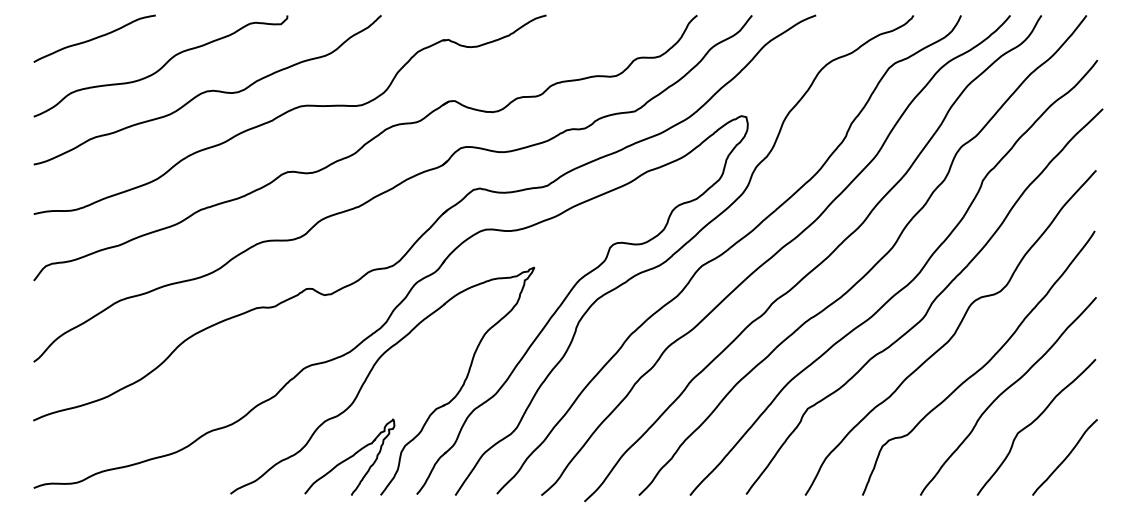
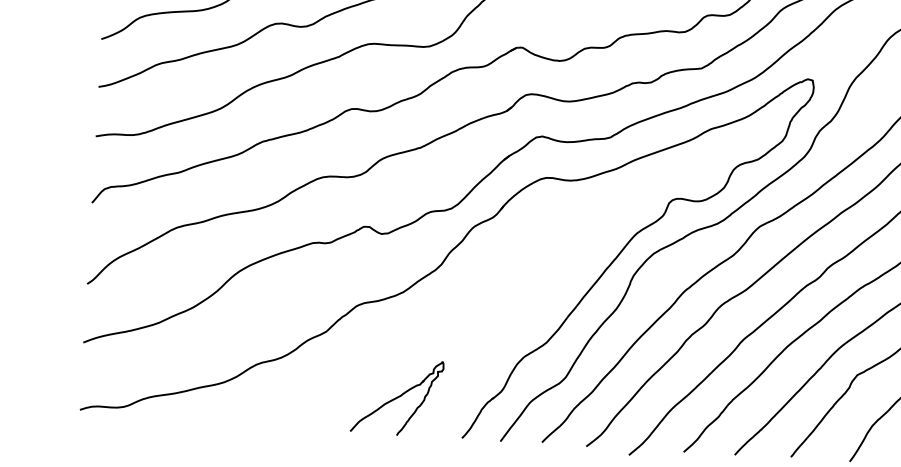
part: (370, 373) -> (422, 314), removed

